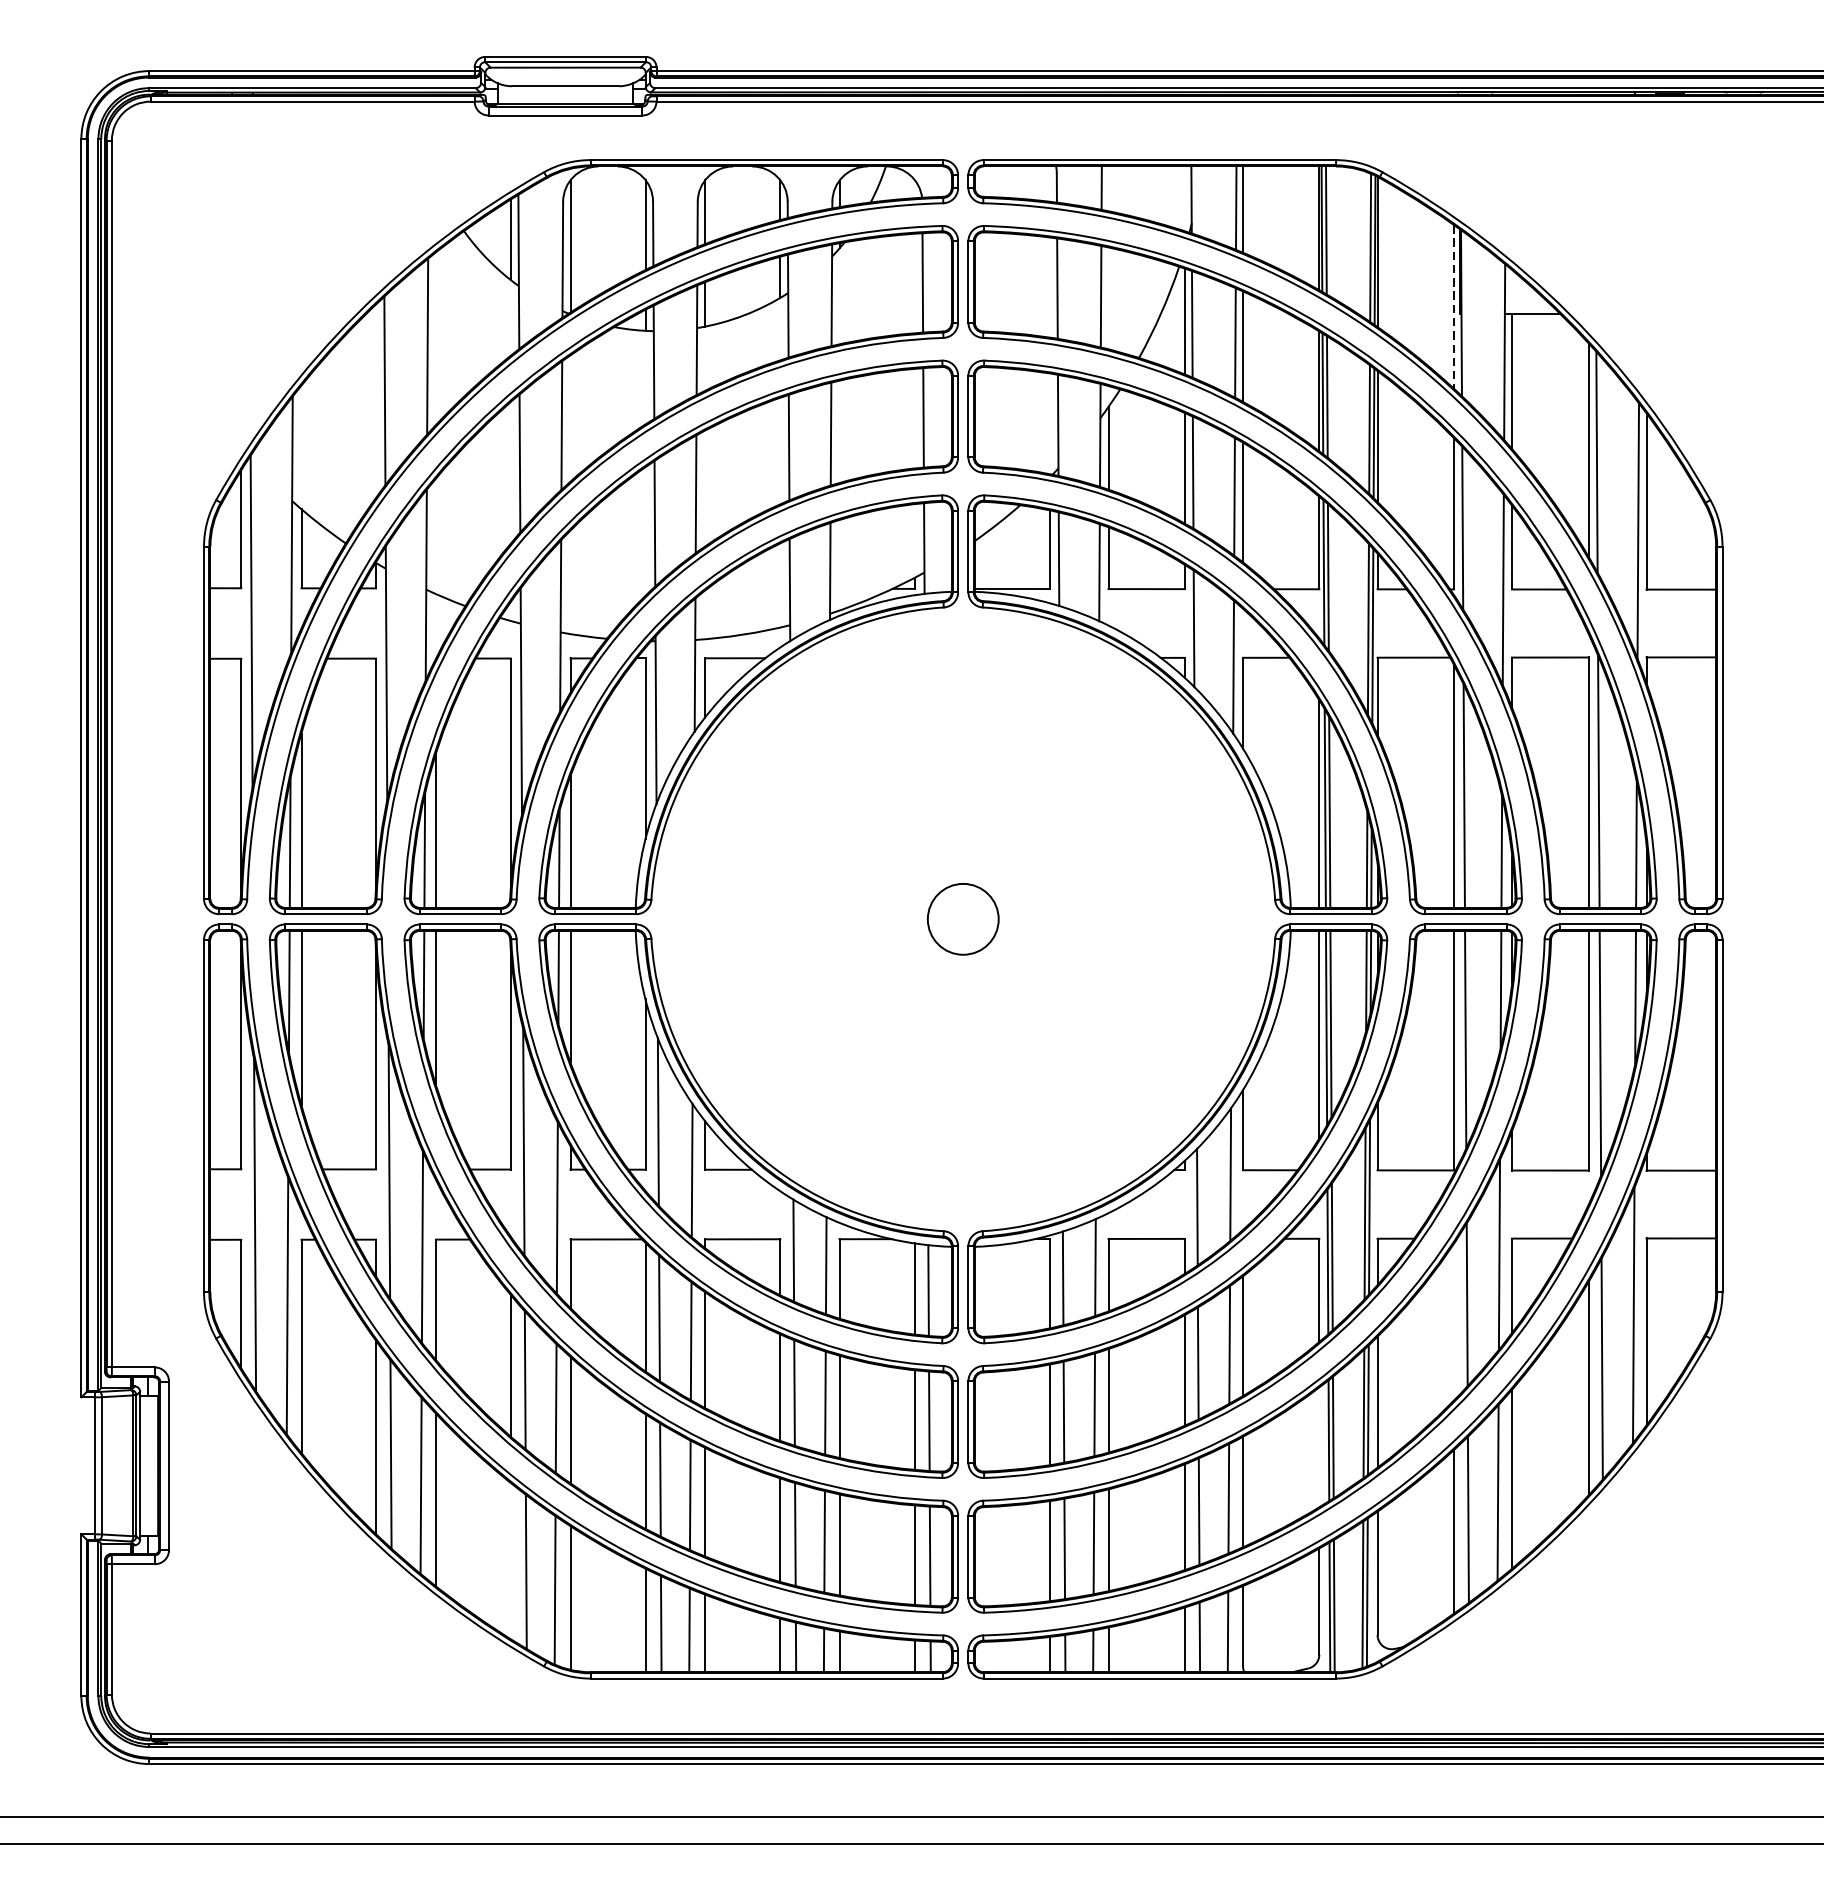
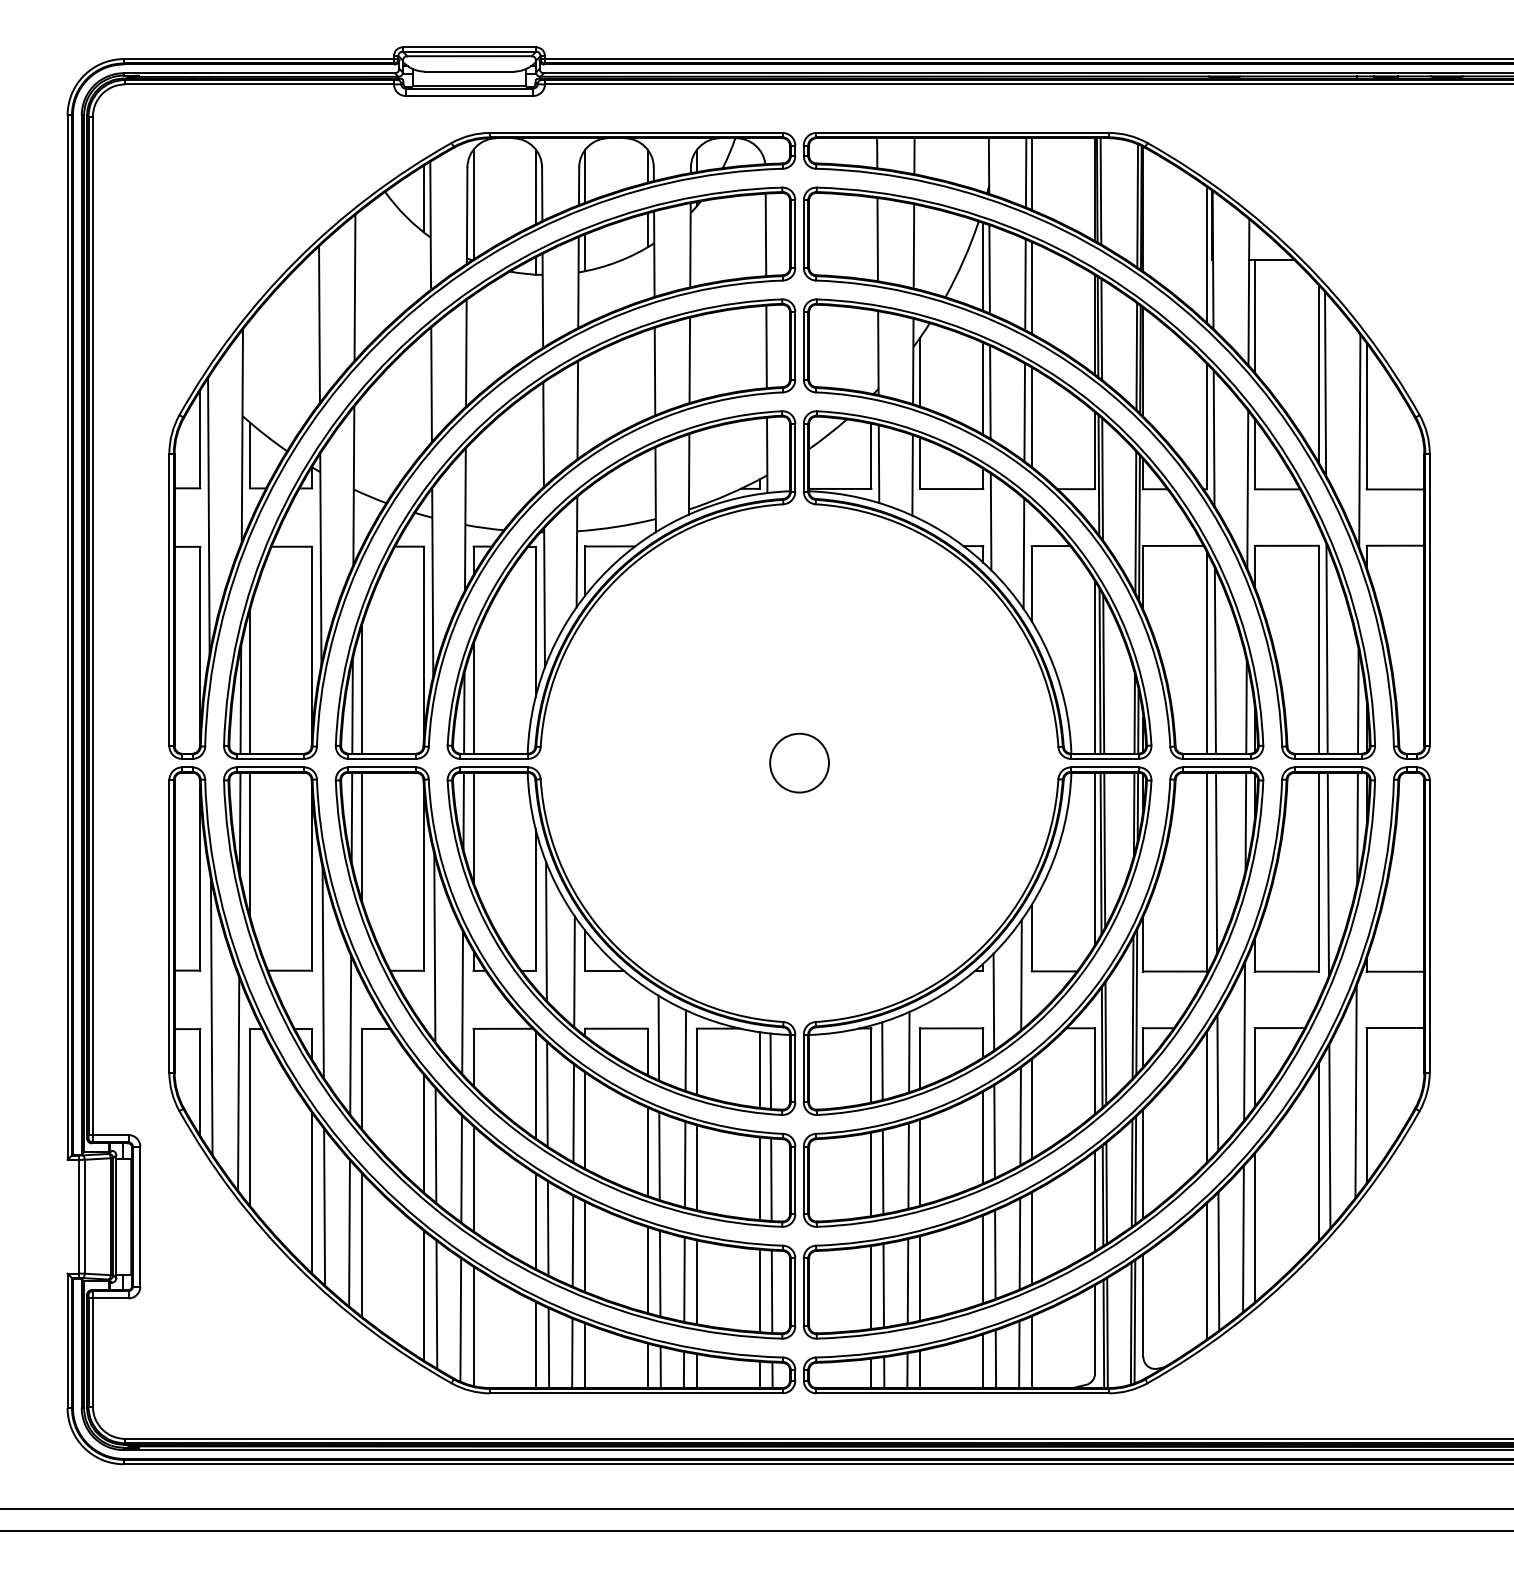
line: (1453, 307) -> (1206, 255), dashed -> solid
line: (1453, 1320) -> (1206, 1096), added
line: (1319, 1446) -> (1095, 1200), added
line: (510, 1560) -> (423, 1295), added

